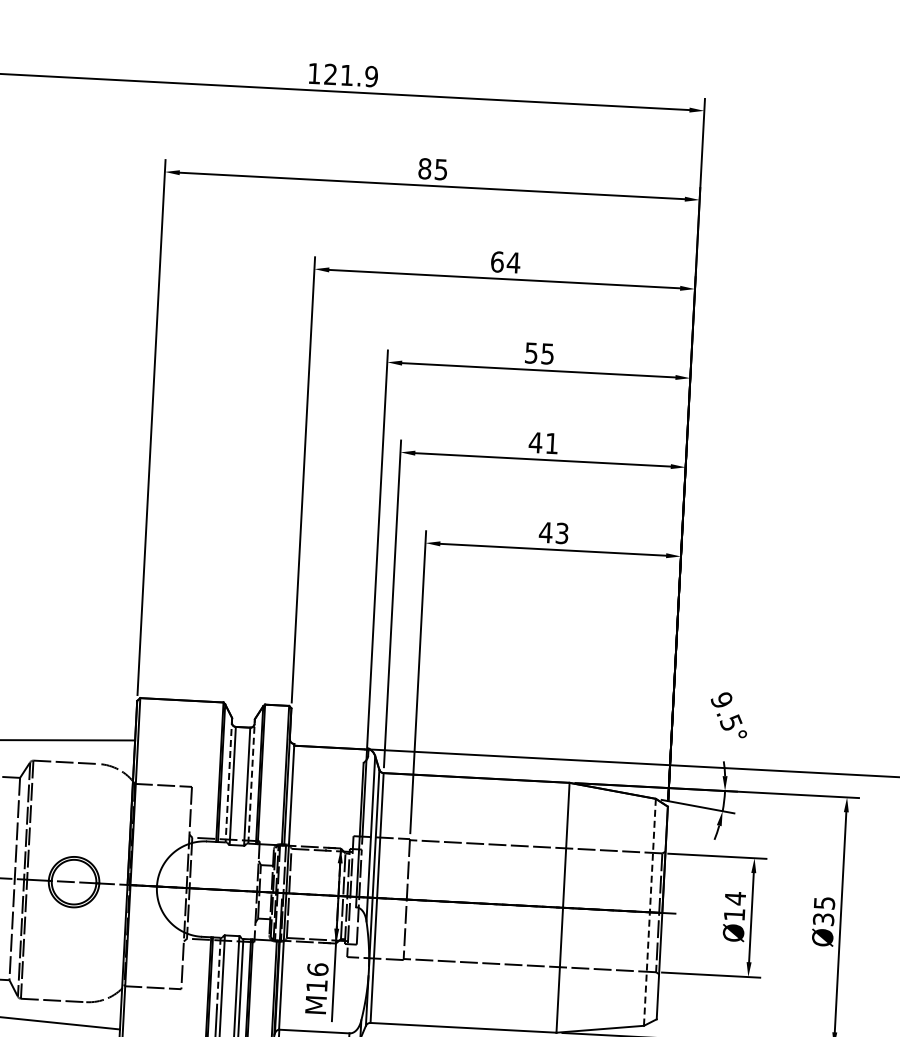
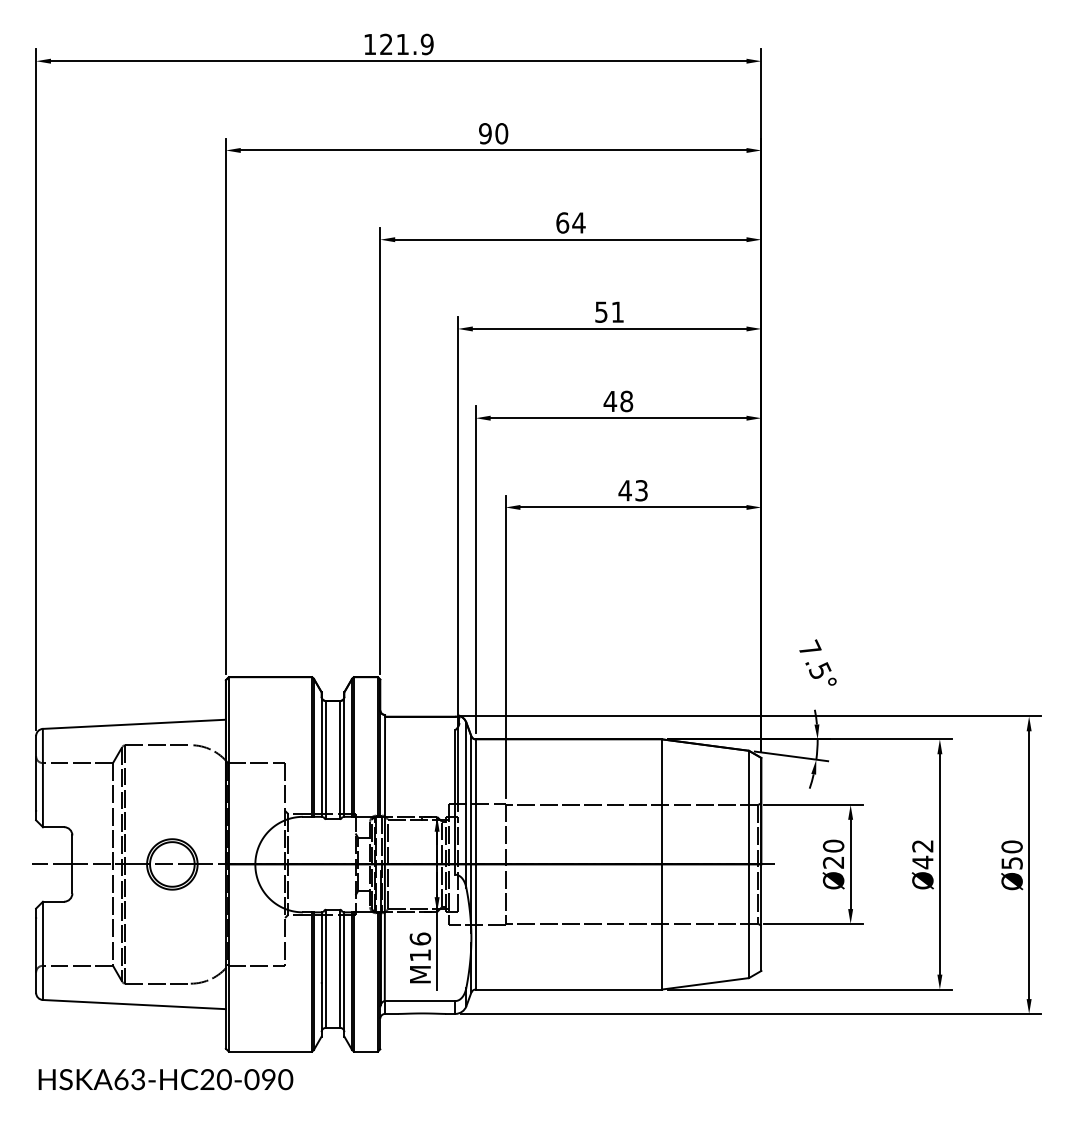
text: (433, 169) -> (493, 133), 85 -> 90
text: (547, 353) -> (617, 311), 55 -> 51
text: (551, 443) -> (626, 401), 41 -> 48
text: (721, 698) -> (809, 647), 9.5° -> 7.5°
line: (228, 781) -> (321, 755), dashed -> solid
line: (251, 781) -> (344, 754), dashed -> solid
text: (734, 905) -> (833, 853), Ø14 -> Ø20
text: (823, 911) -> (922, 854), Ø35 -> Ø42
line: (649, 912) -> (748, 864), dashed -> solid
line: (218, 972) -> (321, 947), dashed -> solid

